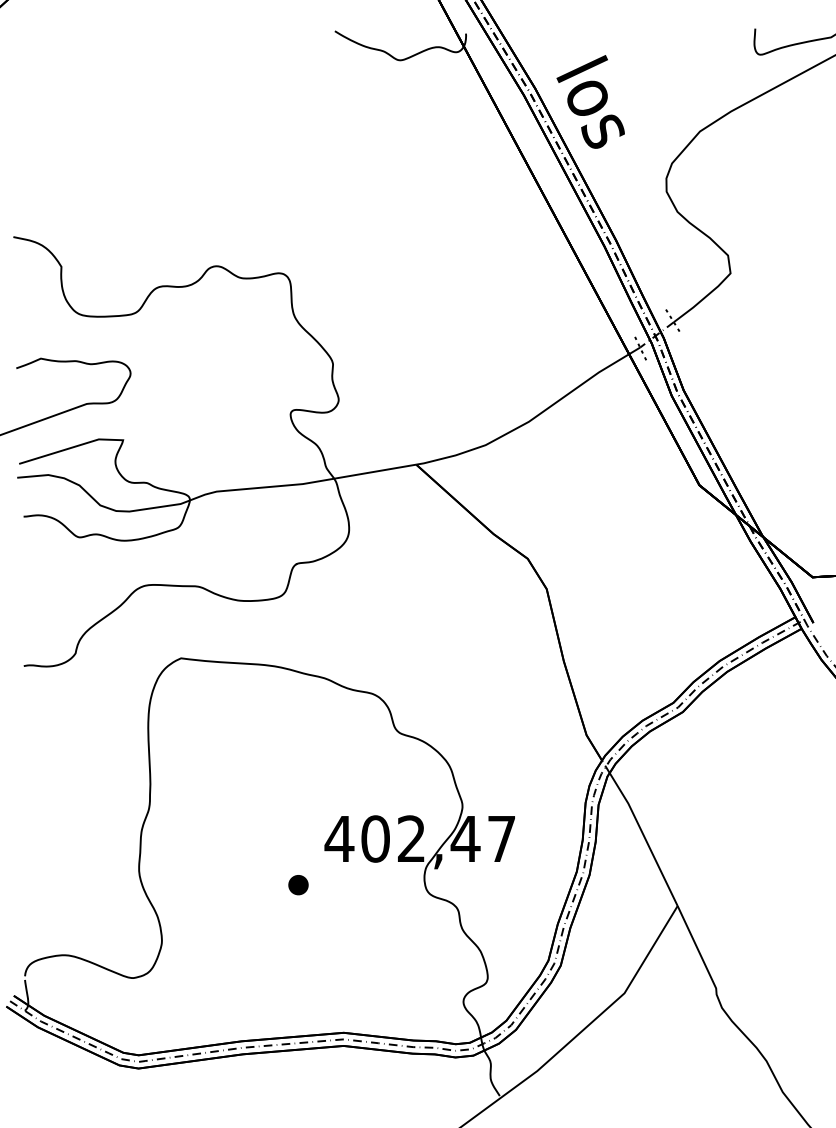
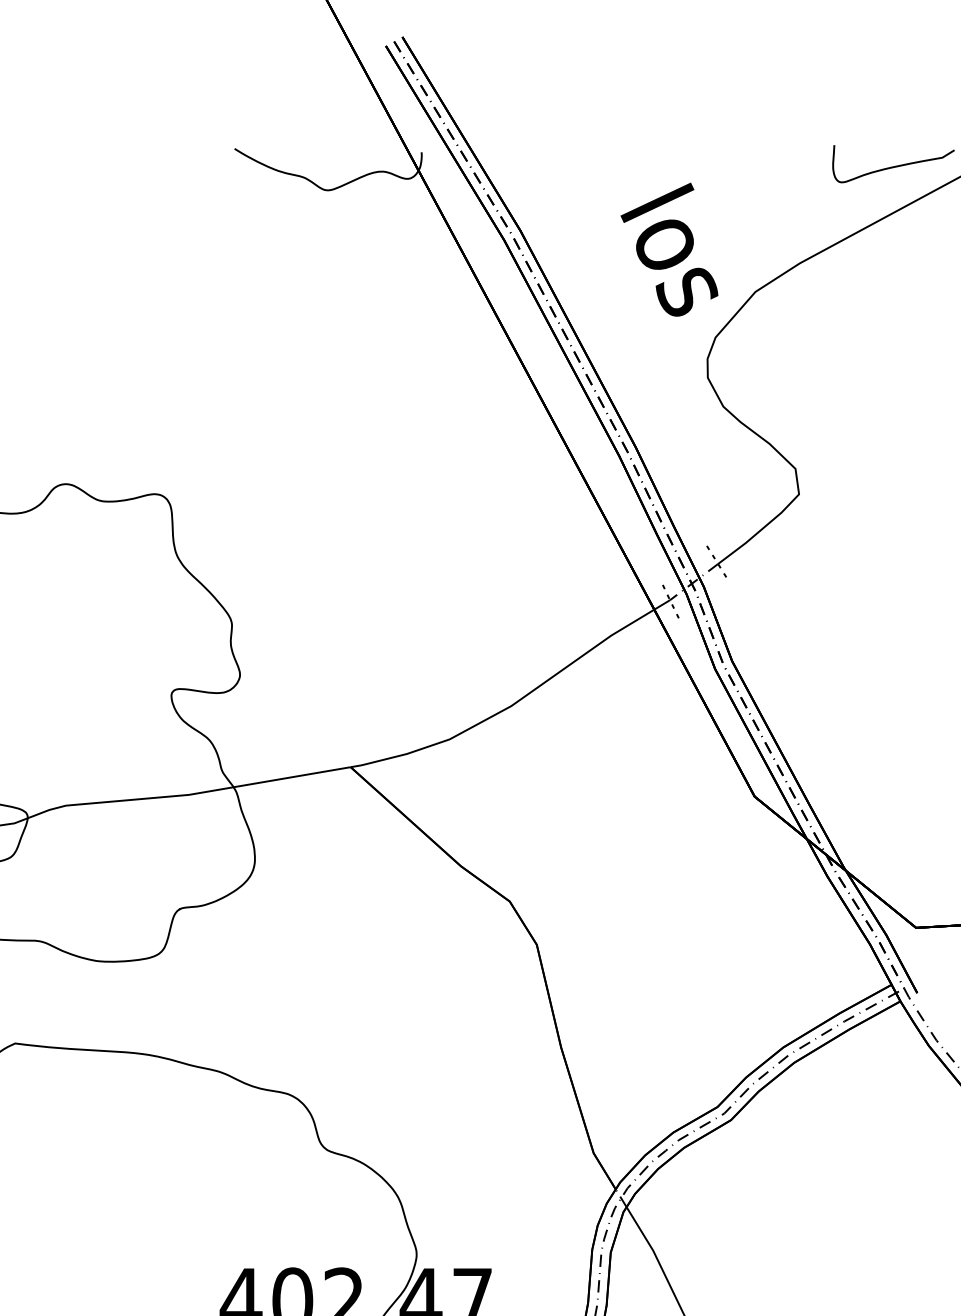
text: (590, 101) -> (669, 249), moved

